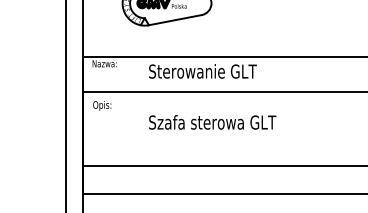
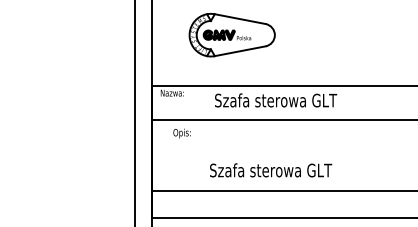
text: (216, 71) -> (279, 100), Sterowanie GLT -> Szafa sterowa GLT
text: (101, 105) -> (181, 133), moved
text: (213, 122) -> (271, 170), moved

